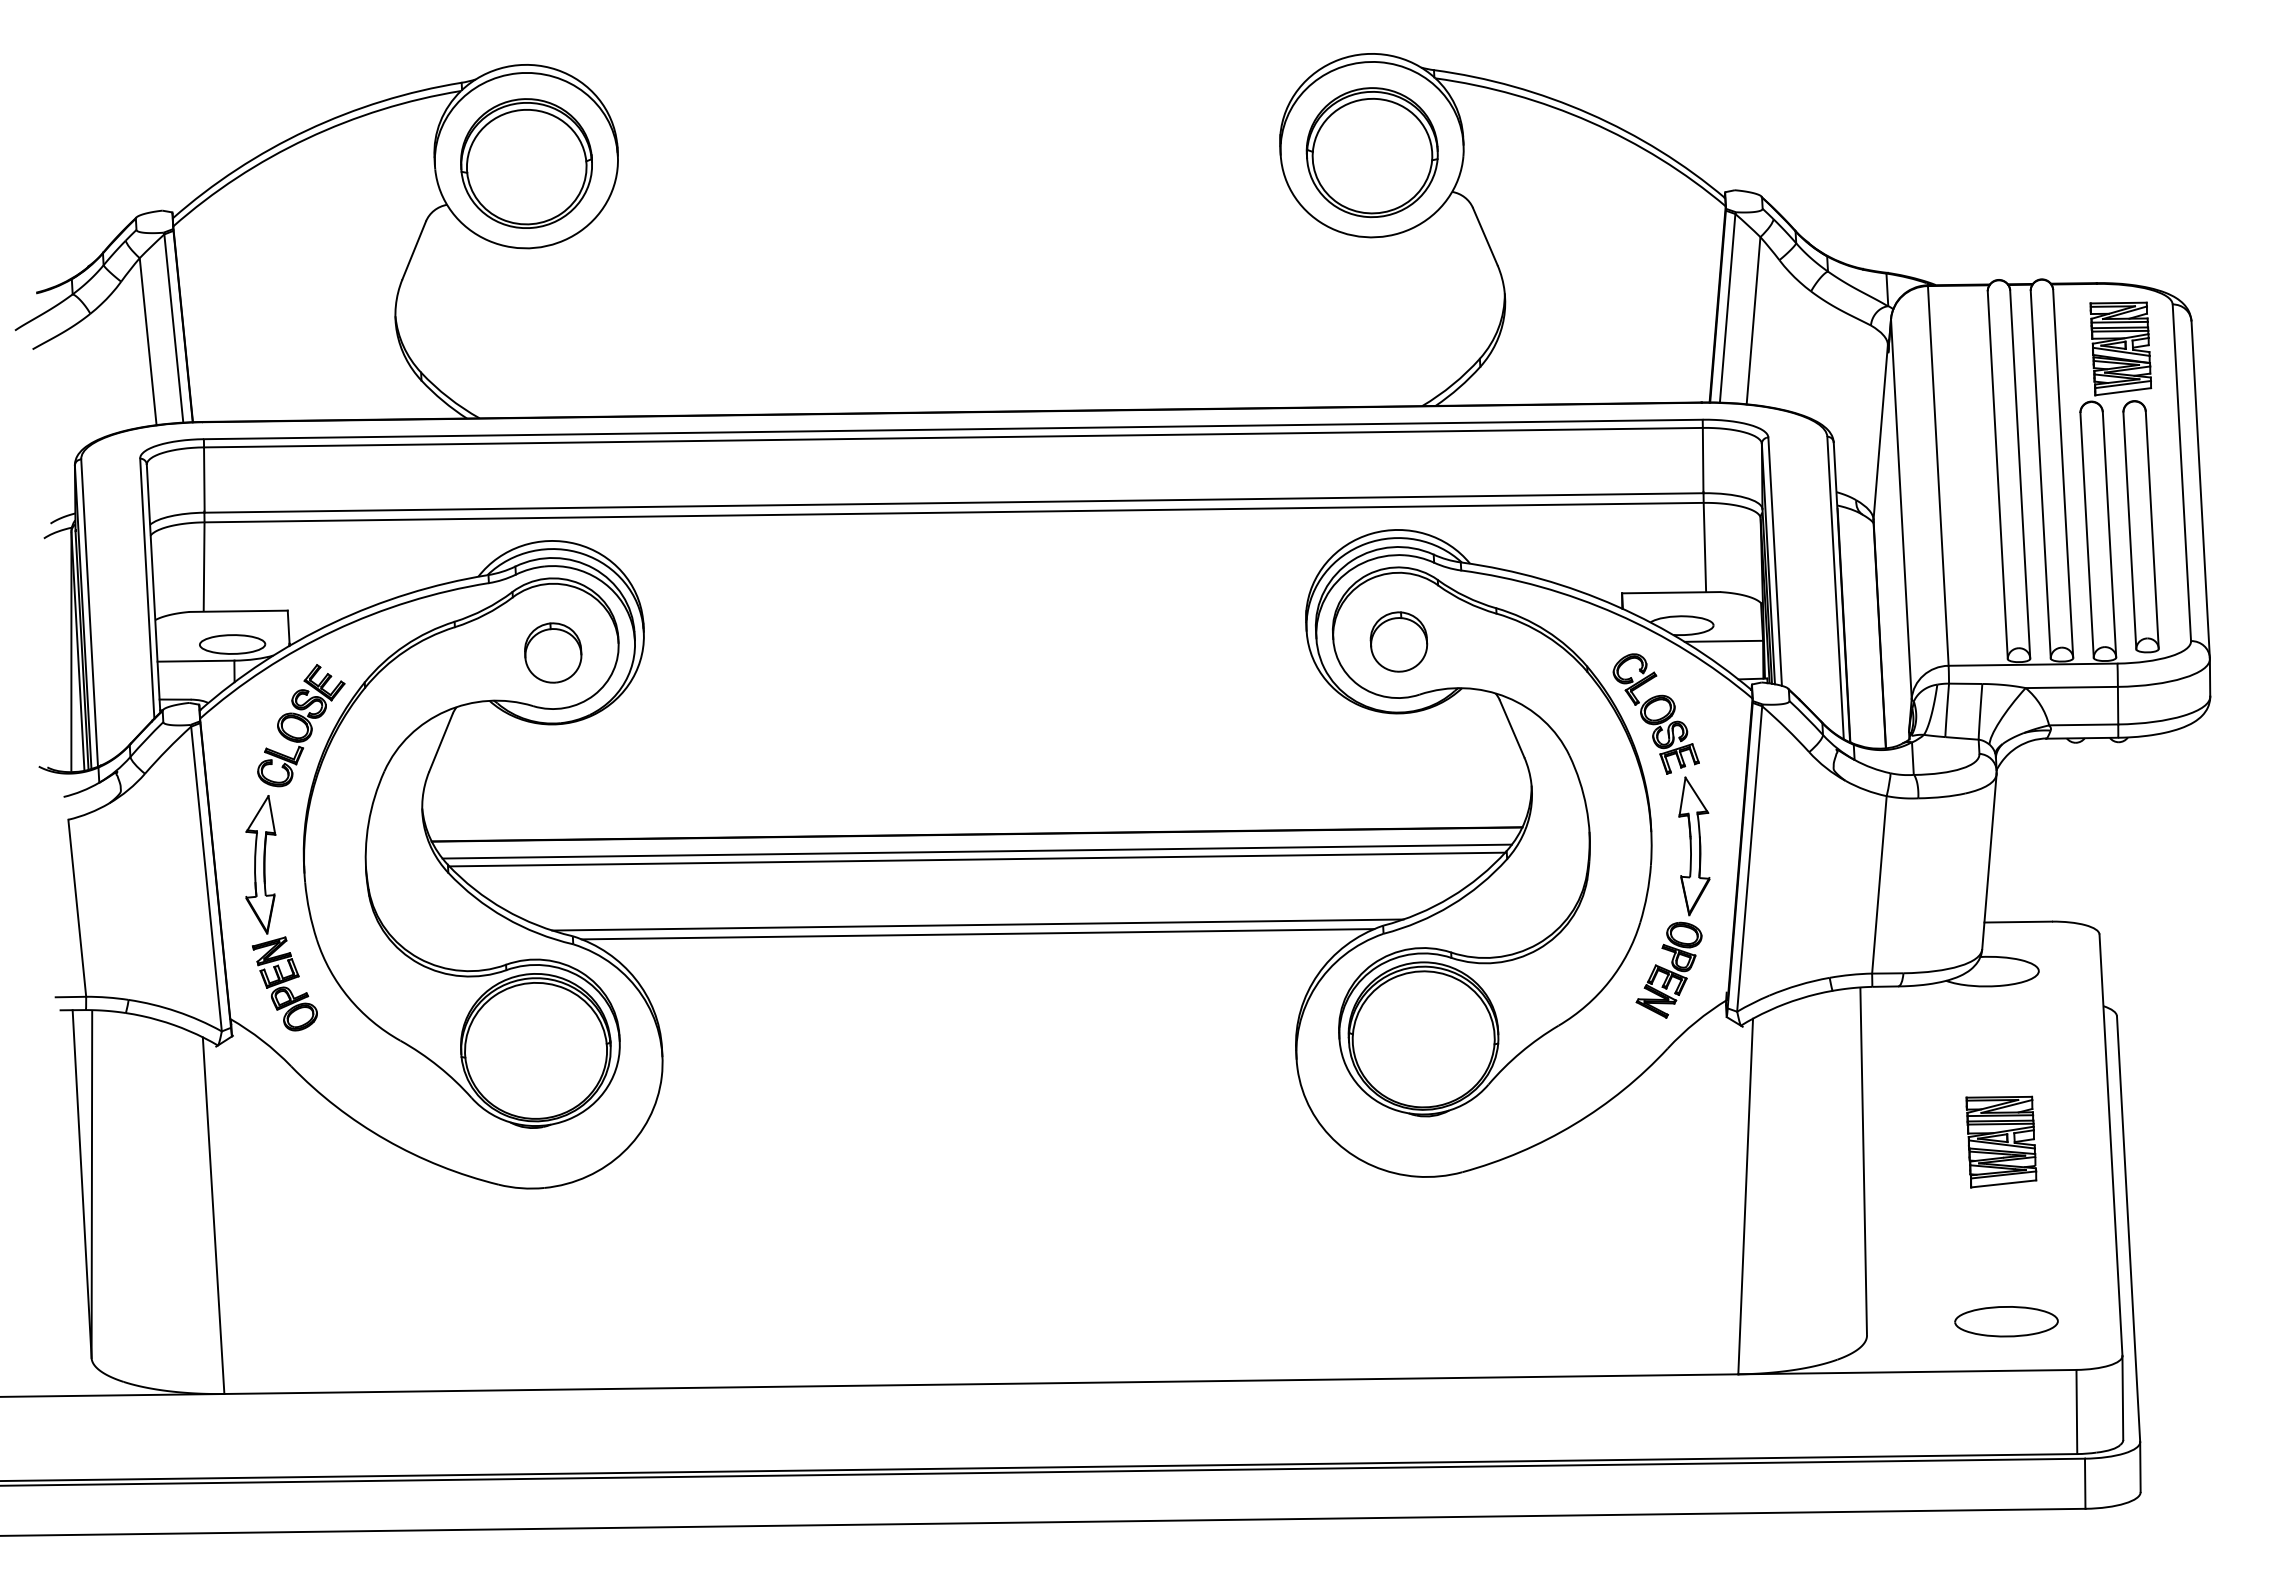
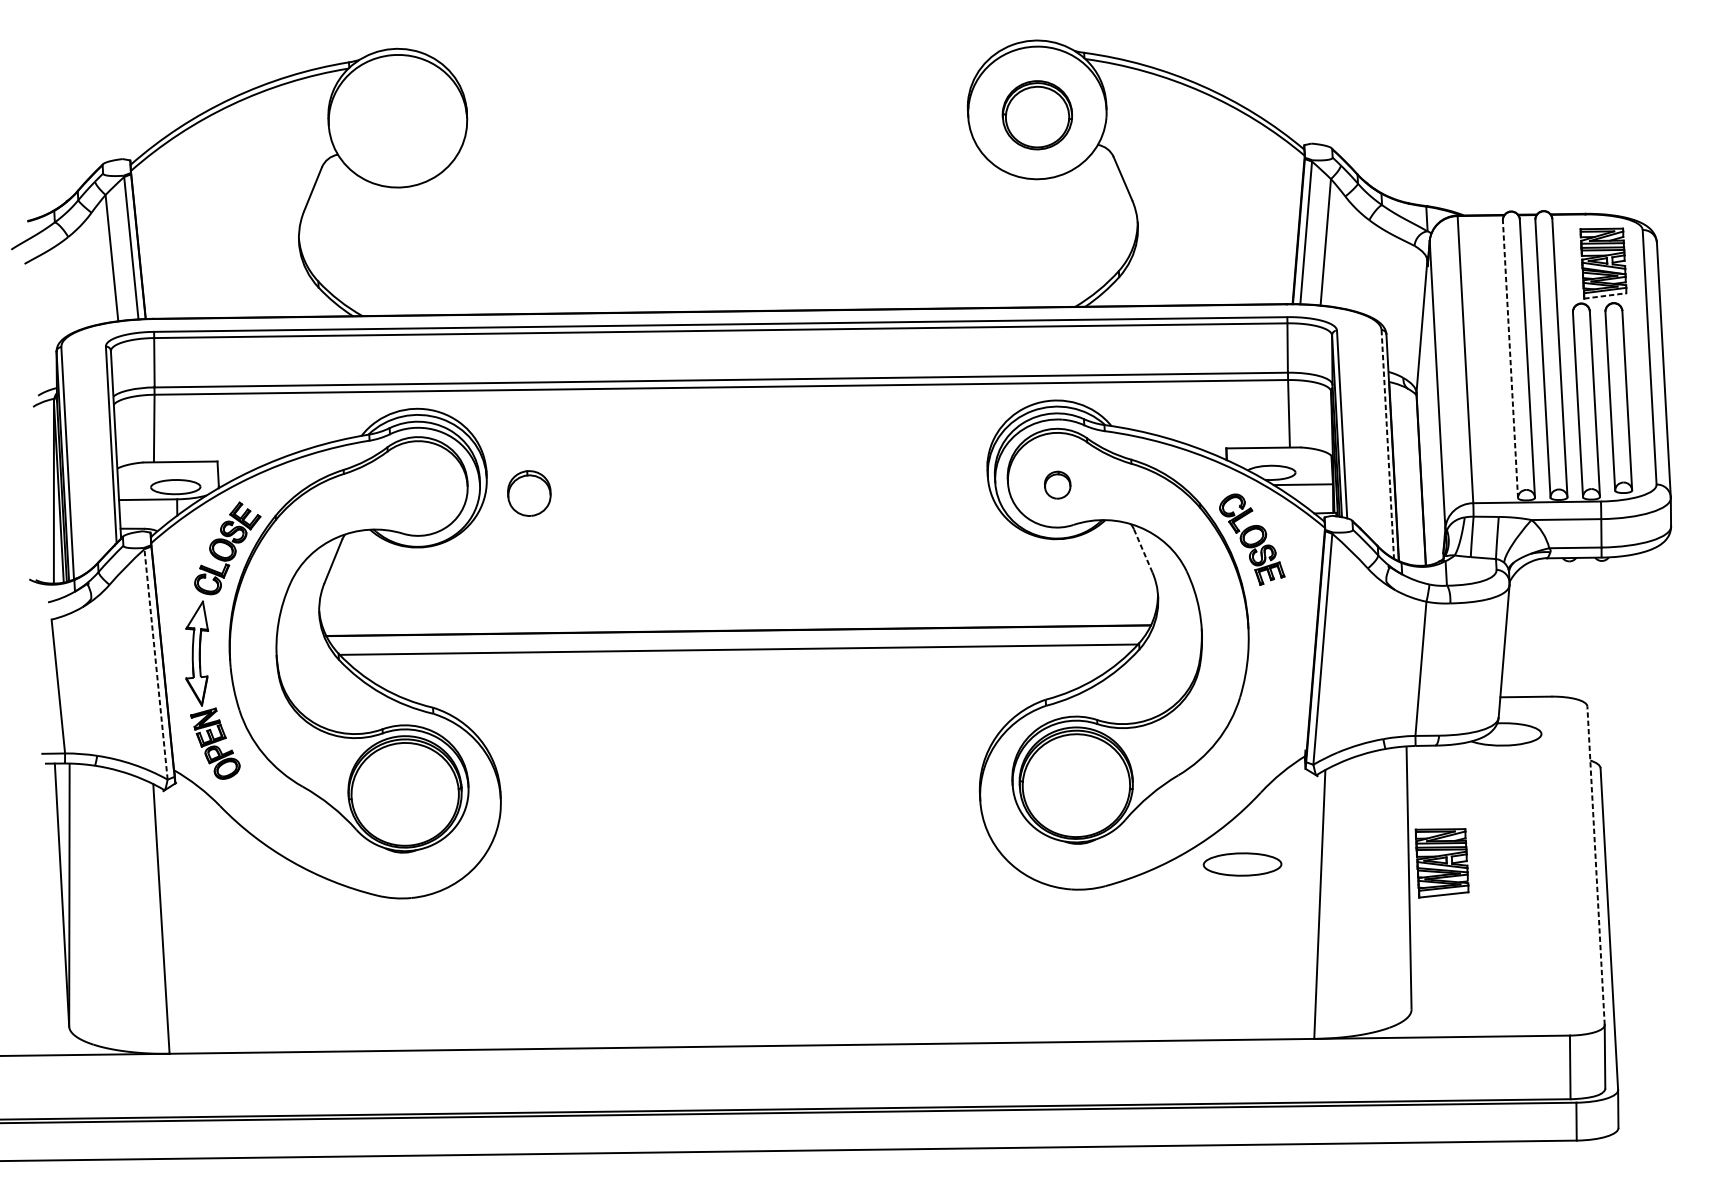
part: (1371, 152) -> (1036, 115), size x0.7
part: (526, 163) -> (398, 123), removed
line: (2123, 391) -> (1605, 295), solid -> dashed
line: (1997, 474) -> (1510, 358), solid -> dashed
line: (1835, 588) -> (1387, 444), solid -> dashed
part: (1398, 641) -> (1057, 484), size x0.6
part: (553, 652) -> (529, 493), moved
line: (1511, 728) -> (1142, 550), solid -> dashed
line: (976, 851) -> (738, 643), removed
line: (206, 878) -> (156, 664), solid -> dashed
part: (1683, 893) -> (1272, 675), removed
line: (977, 924) -> (739, 698), removed
line: (977, 934) -> (739, 706), removed
part: (2001, 1141) -> (1442, 862), moved
line: (2110, 1145) -> (1595, 865), solid -> dashed
part: (2006, 1321) -> (1242, 864), moved

